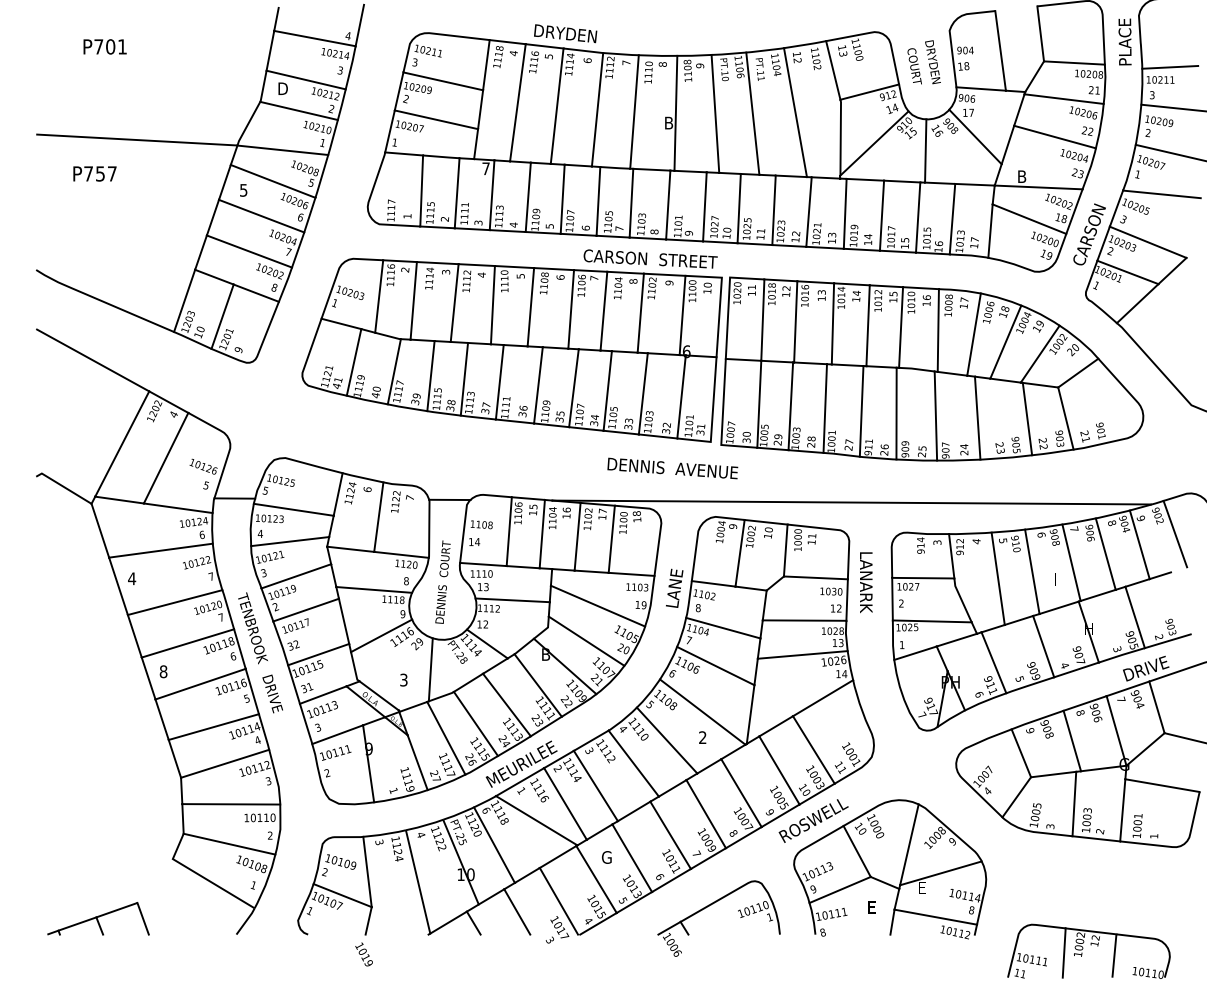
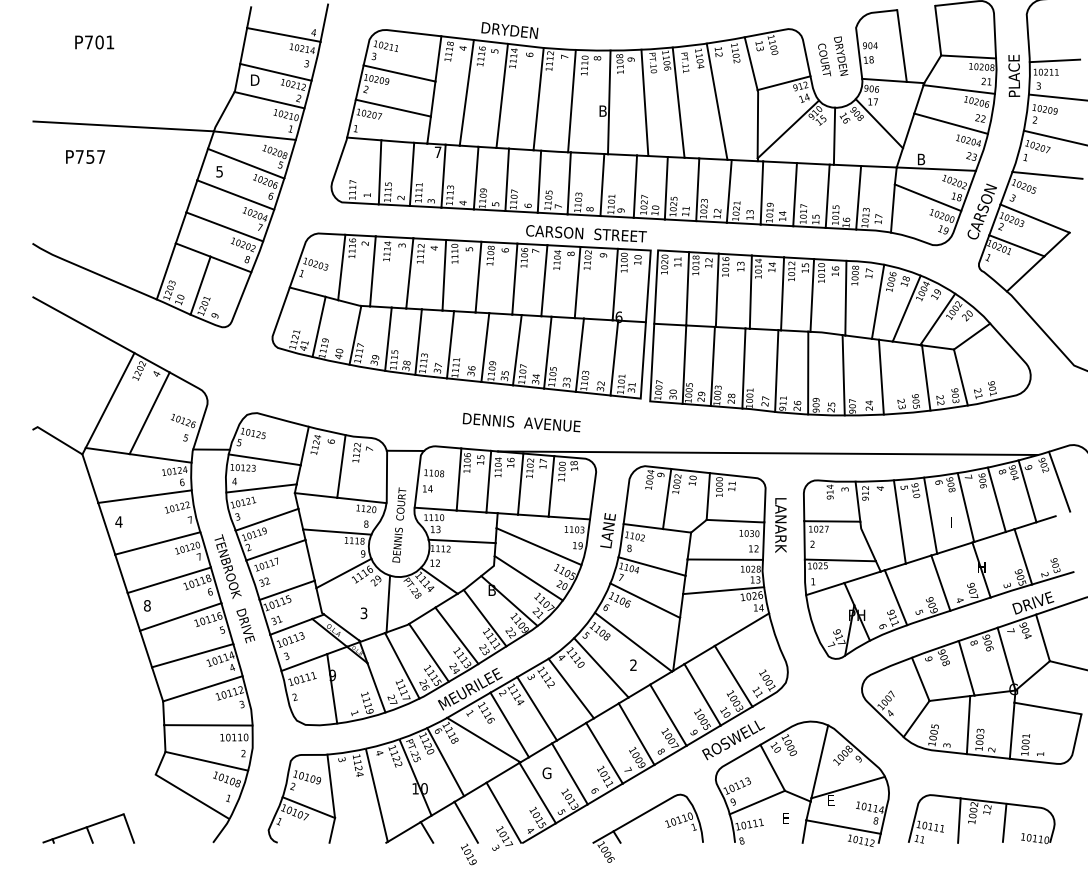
text: (1124, 41) -> (1013, 75), moved
text: (672, 468) -> (521, 422), moved
part: (1088, 950) -> (981, 818), moved
text: (363, 954) -> (468, 854), moved

